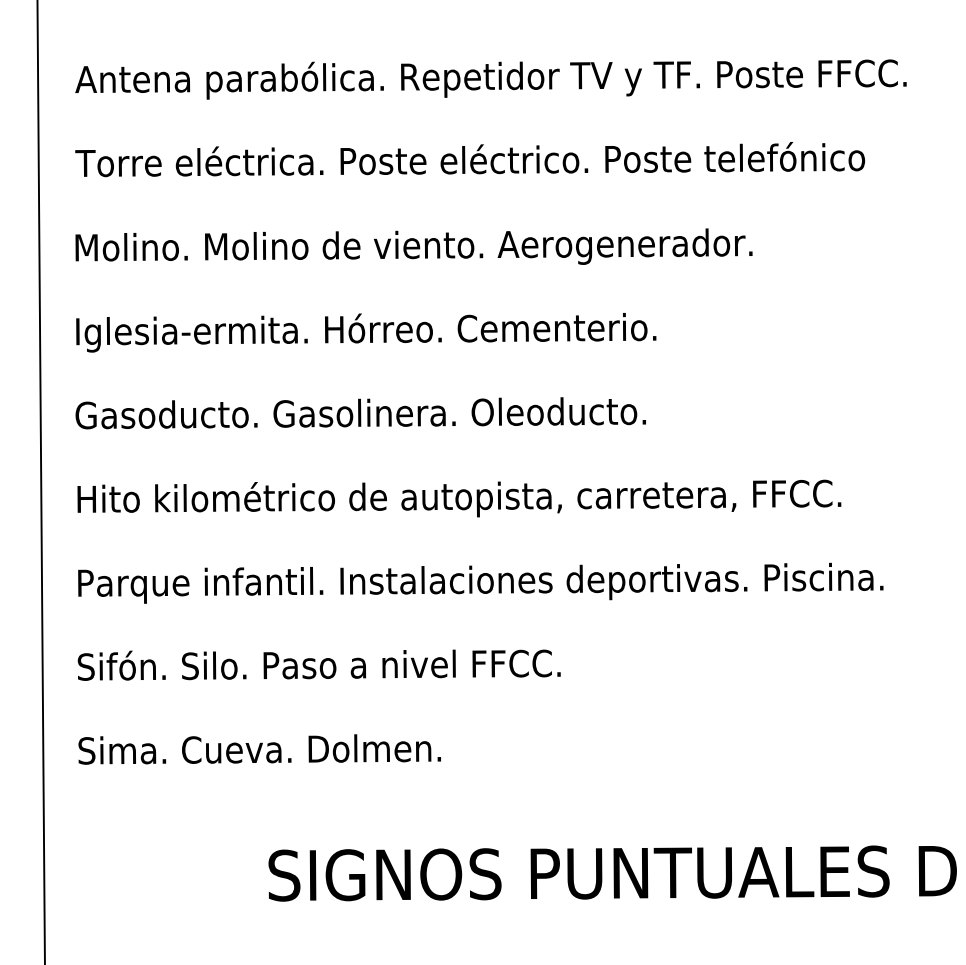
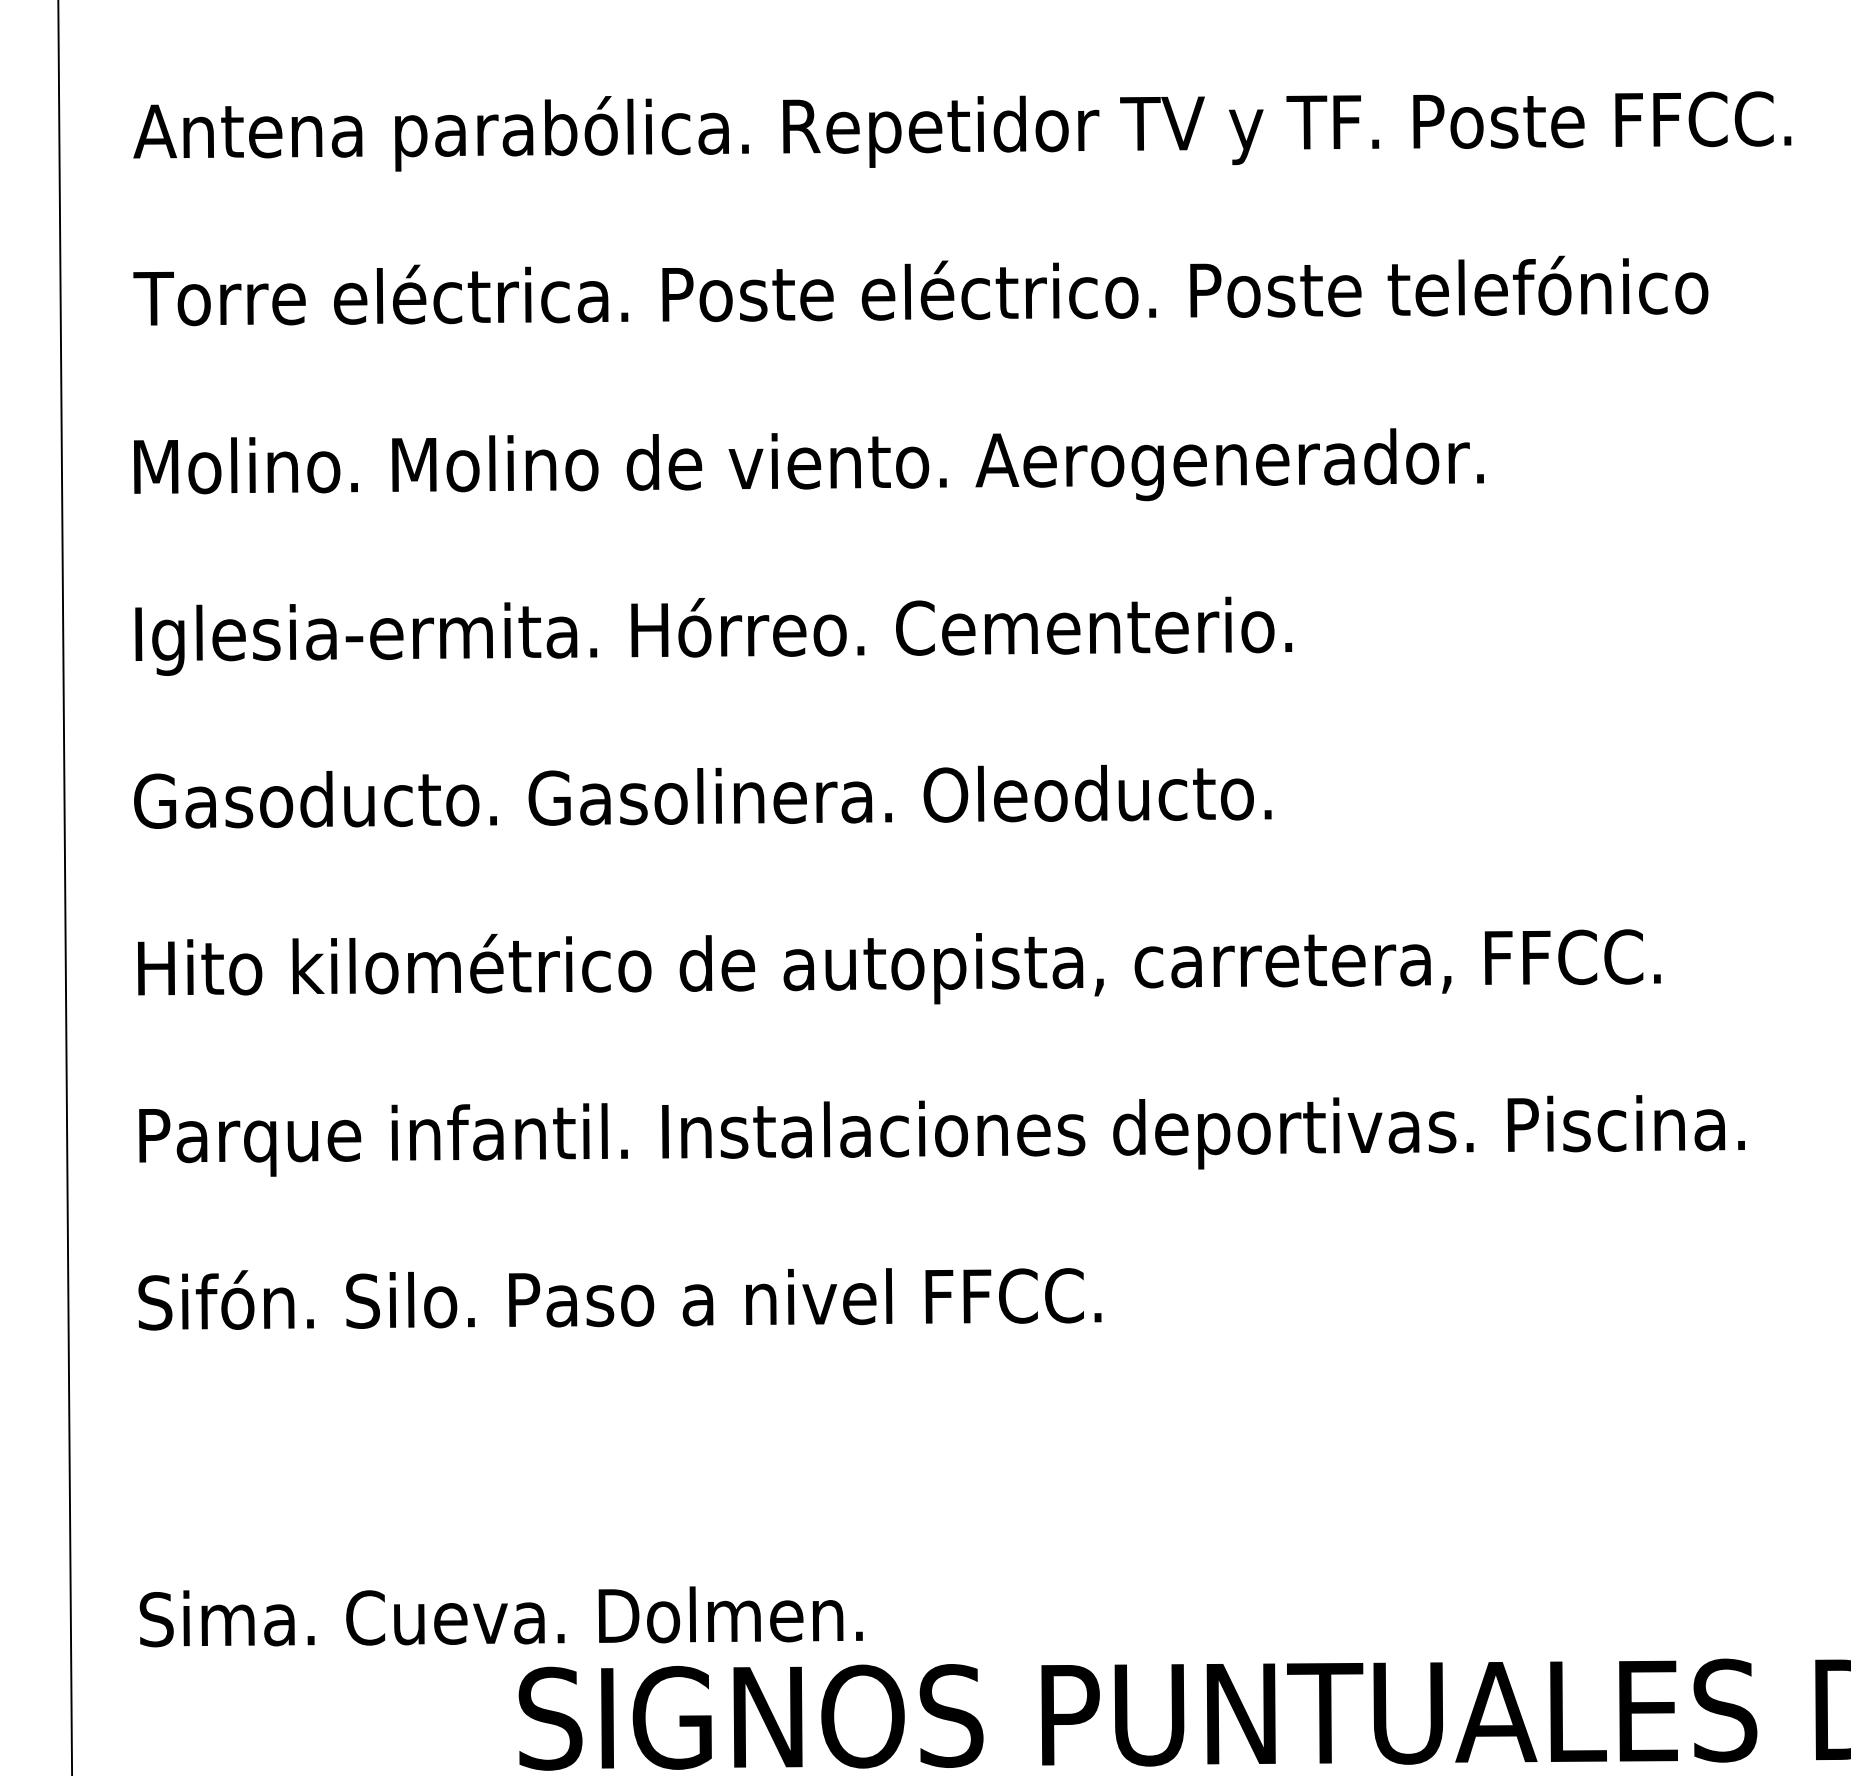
text: (259, 749) -> (500, 1616), moved

